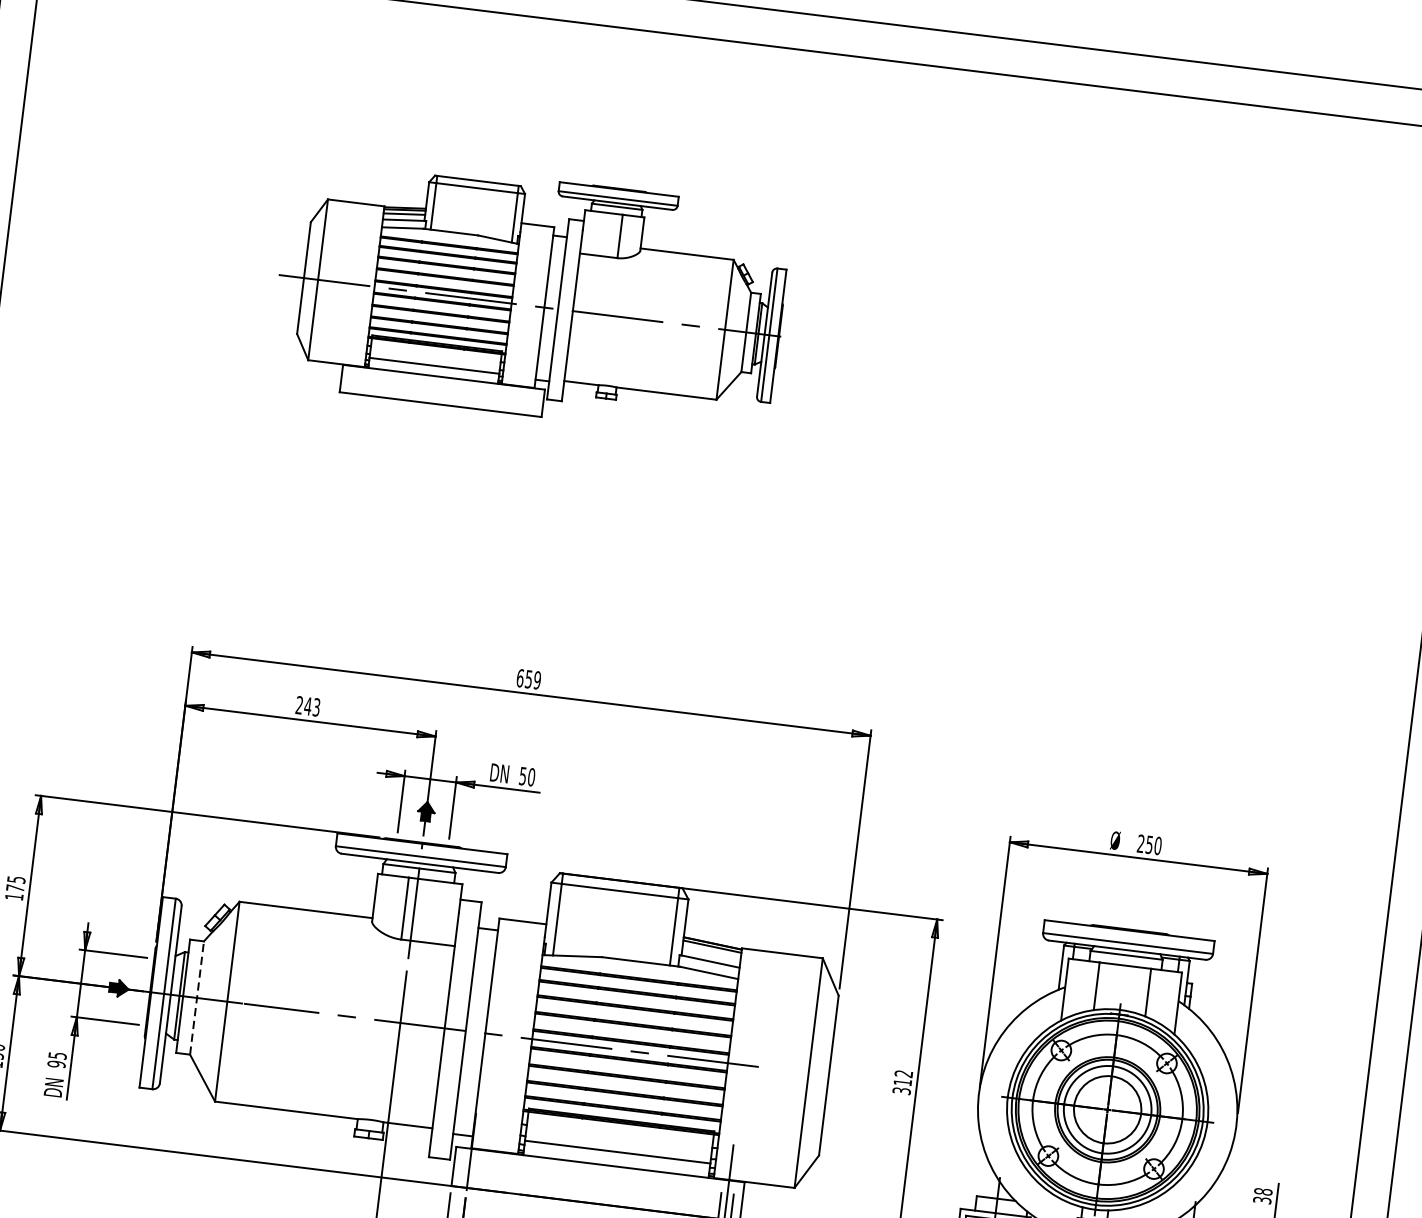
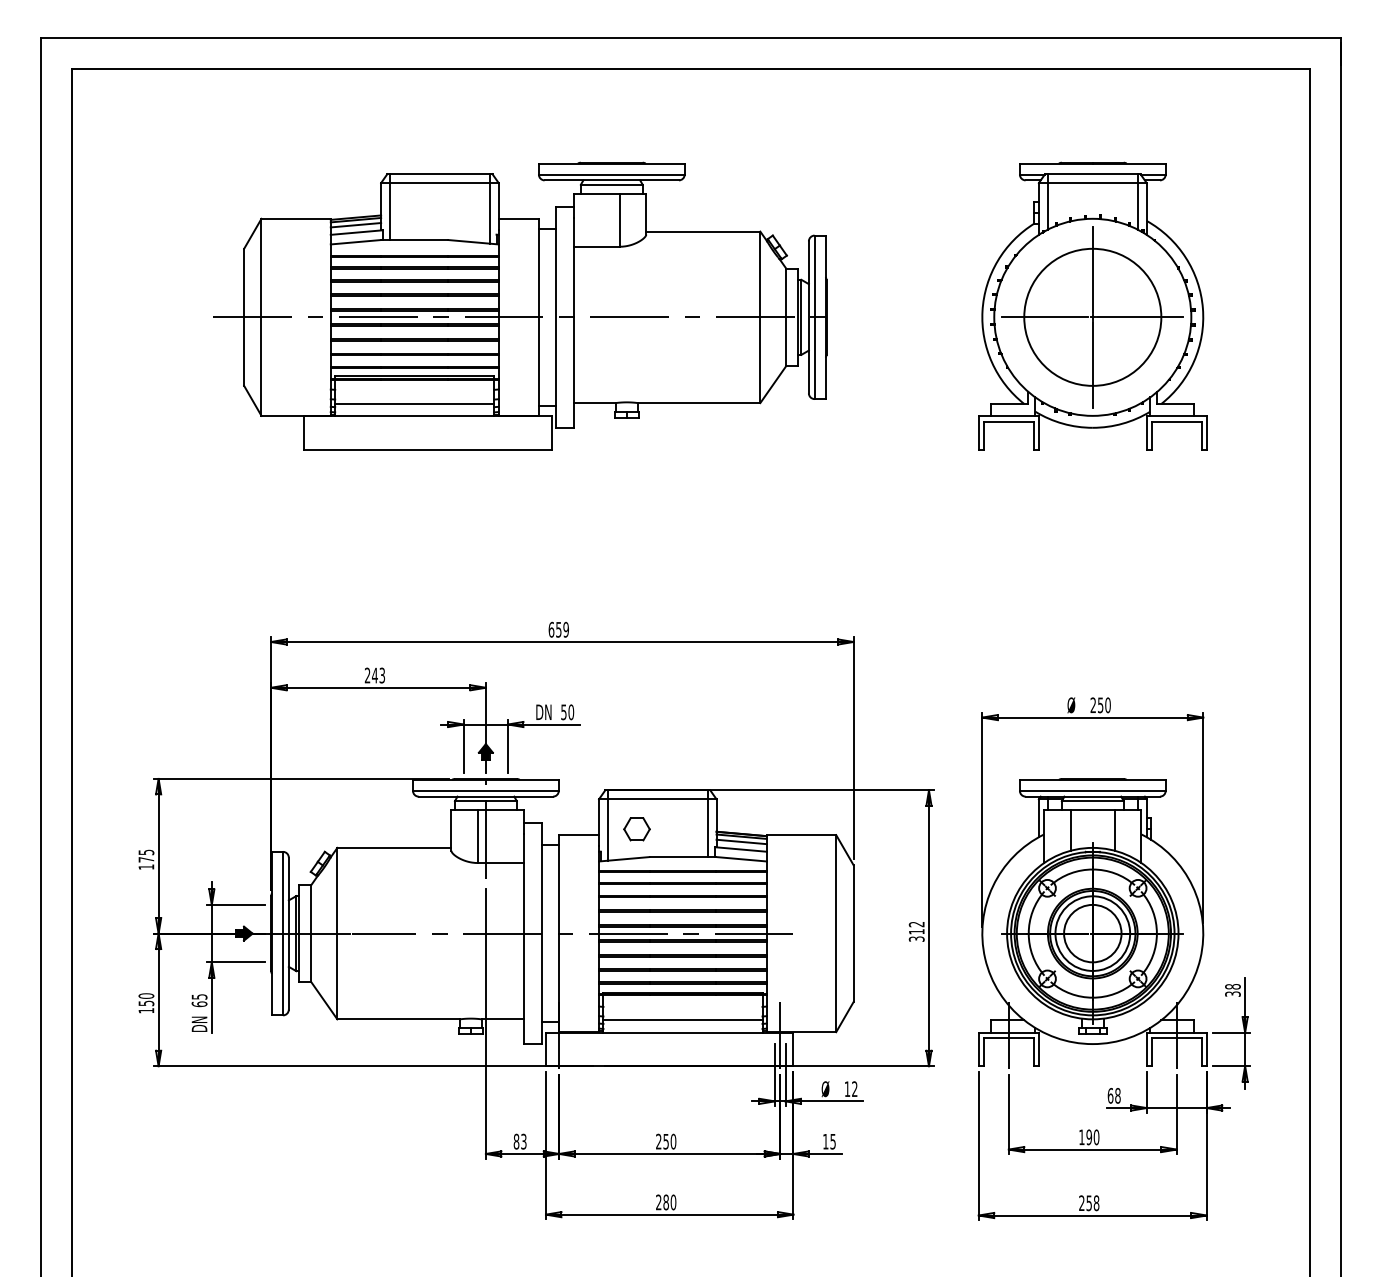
part: (530, 295) -> (520, 305), size x1.43
part: (1197, 377) -> (1092, 305), added
part: (590, 923) -> (636, 829), added
line: (711, 952) -> (741, 841), added
line: (197, 997) -> (311, 933), dashed -> solid
text: (56, 1064) -> (199, 1004), 95 -> 65

